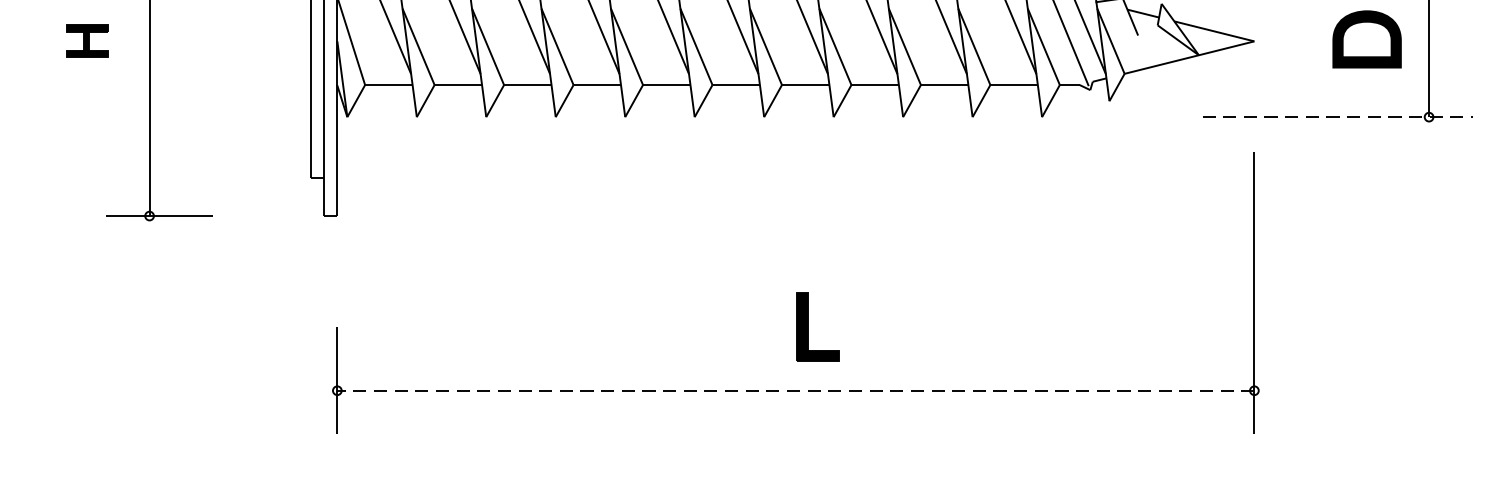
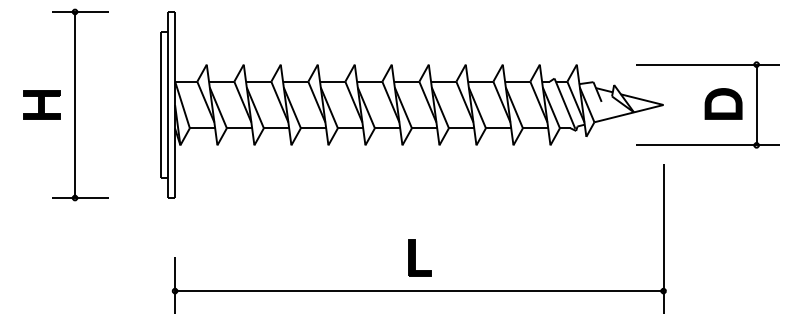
part: (86, 40) -> (41, 104), size x1.67
line: (1336, 117) -> (707, 145), dashed -> solid
part: (816, 325) -> (419, 257), moved
line: (794, 391) -> (418, 291), dashed -> solid

